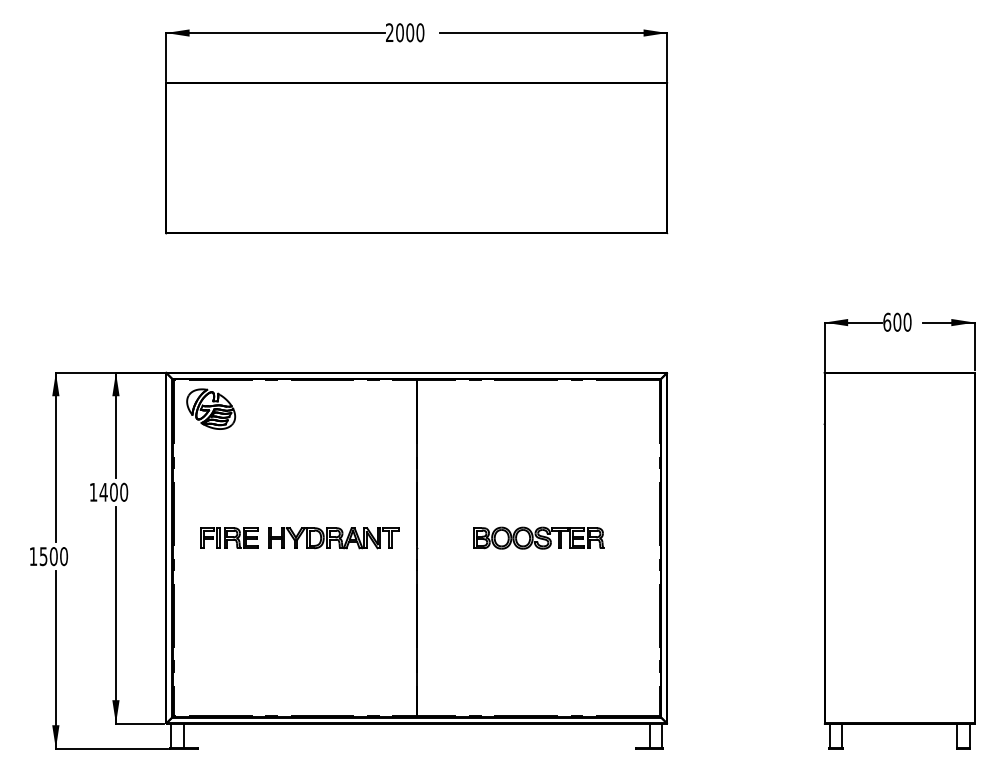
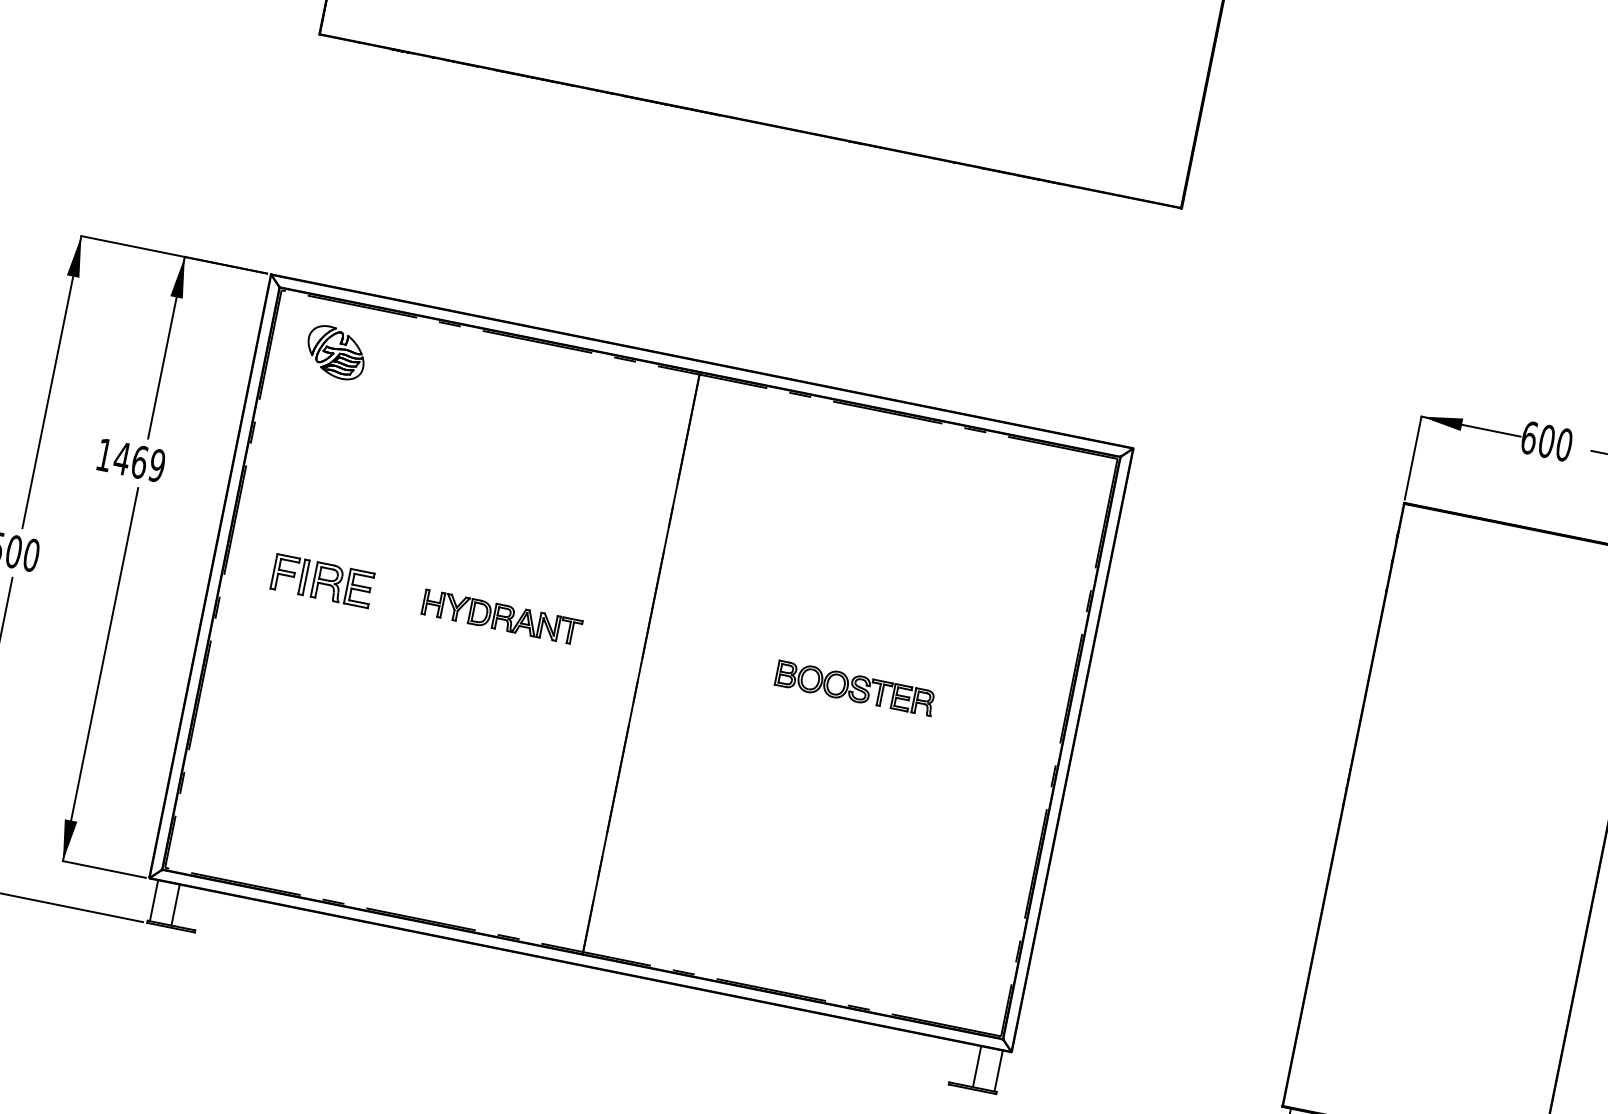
part: (211, 408) -> (336, 351), size x0.7
text: (118, 491) -> (147, 462), 1400 -> 1469
part: (538, 537) -> (854, 687), size x0.7
part: (333, 538) -> (501, 617), size x0.7

